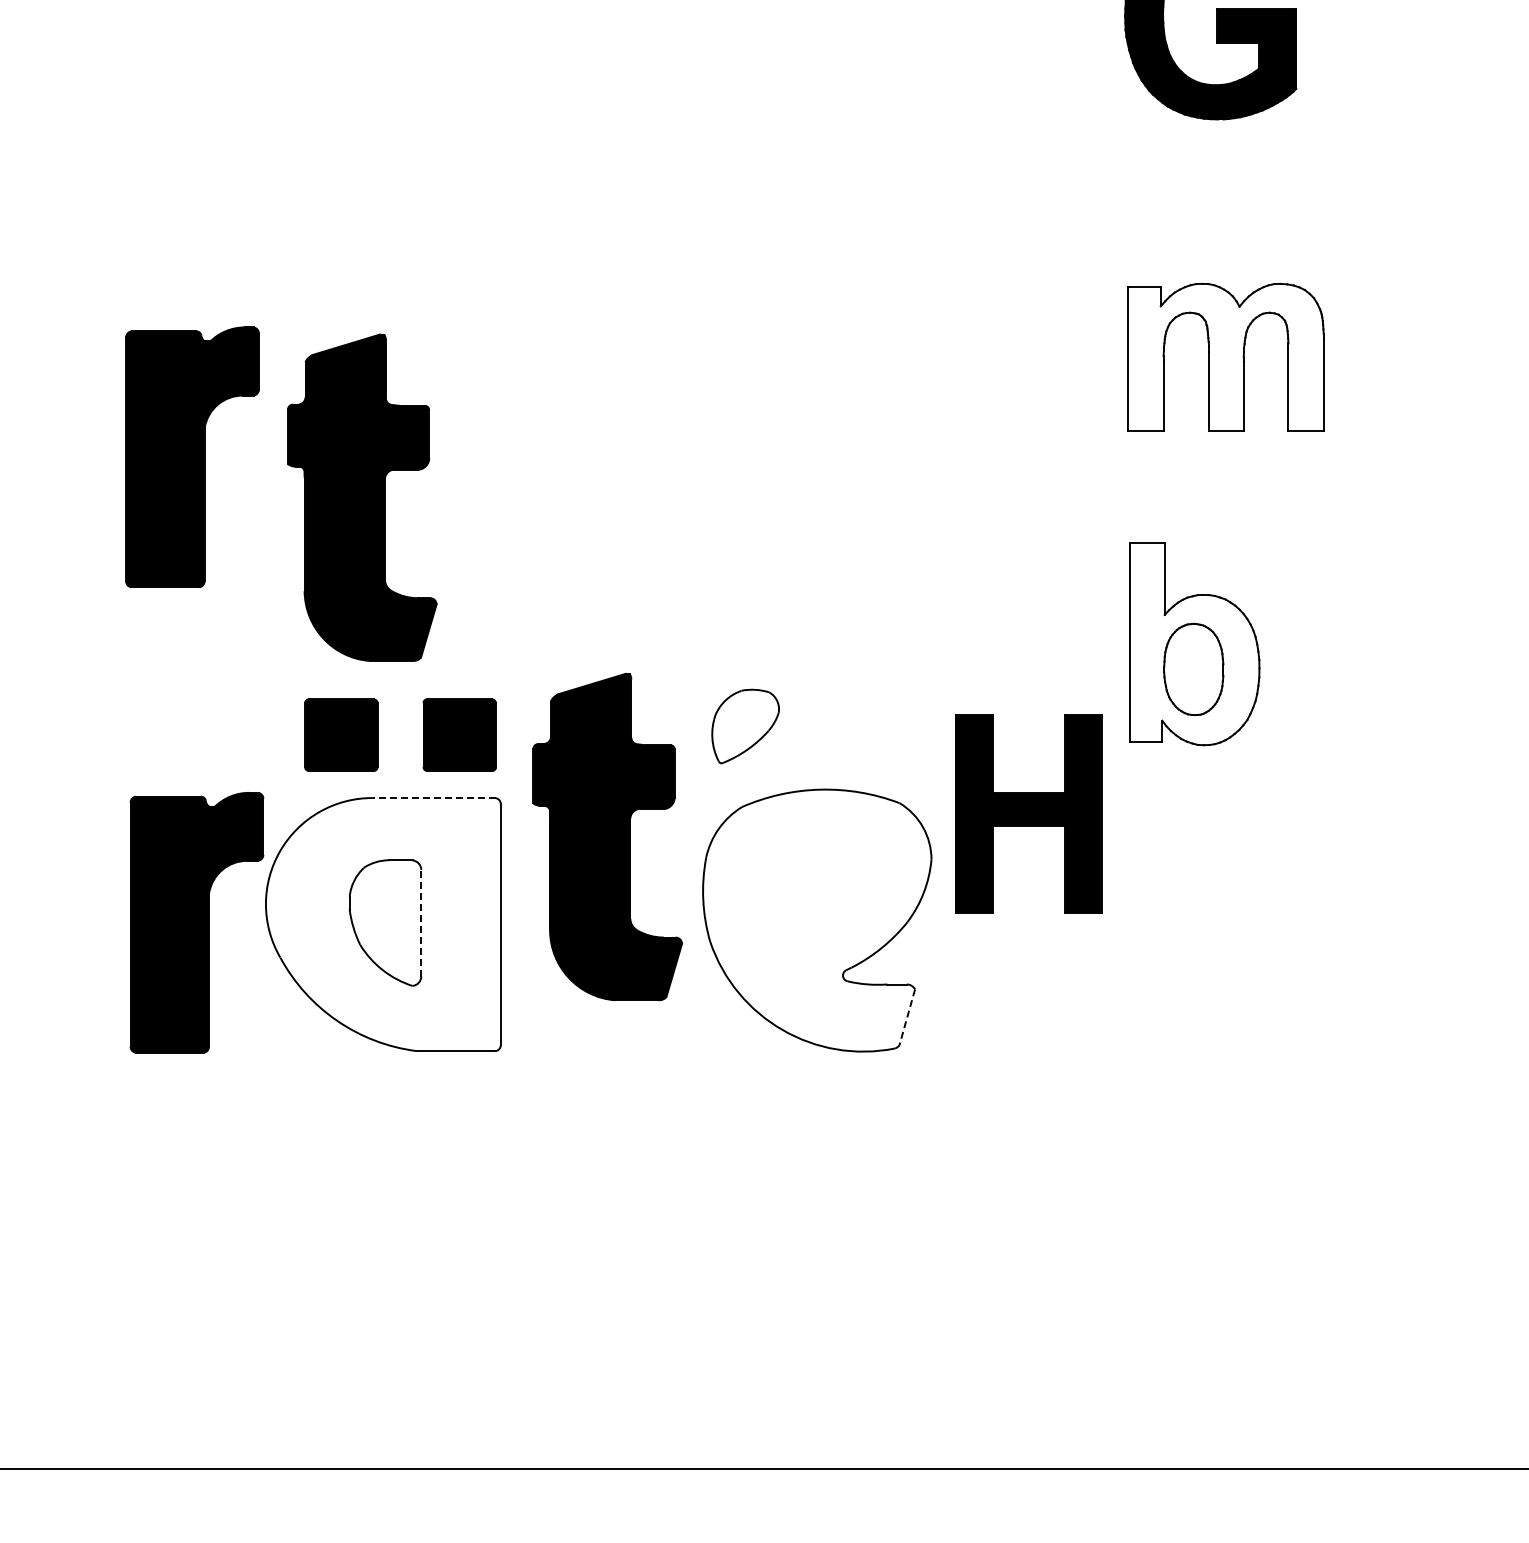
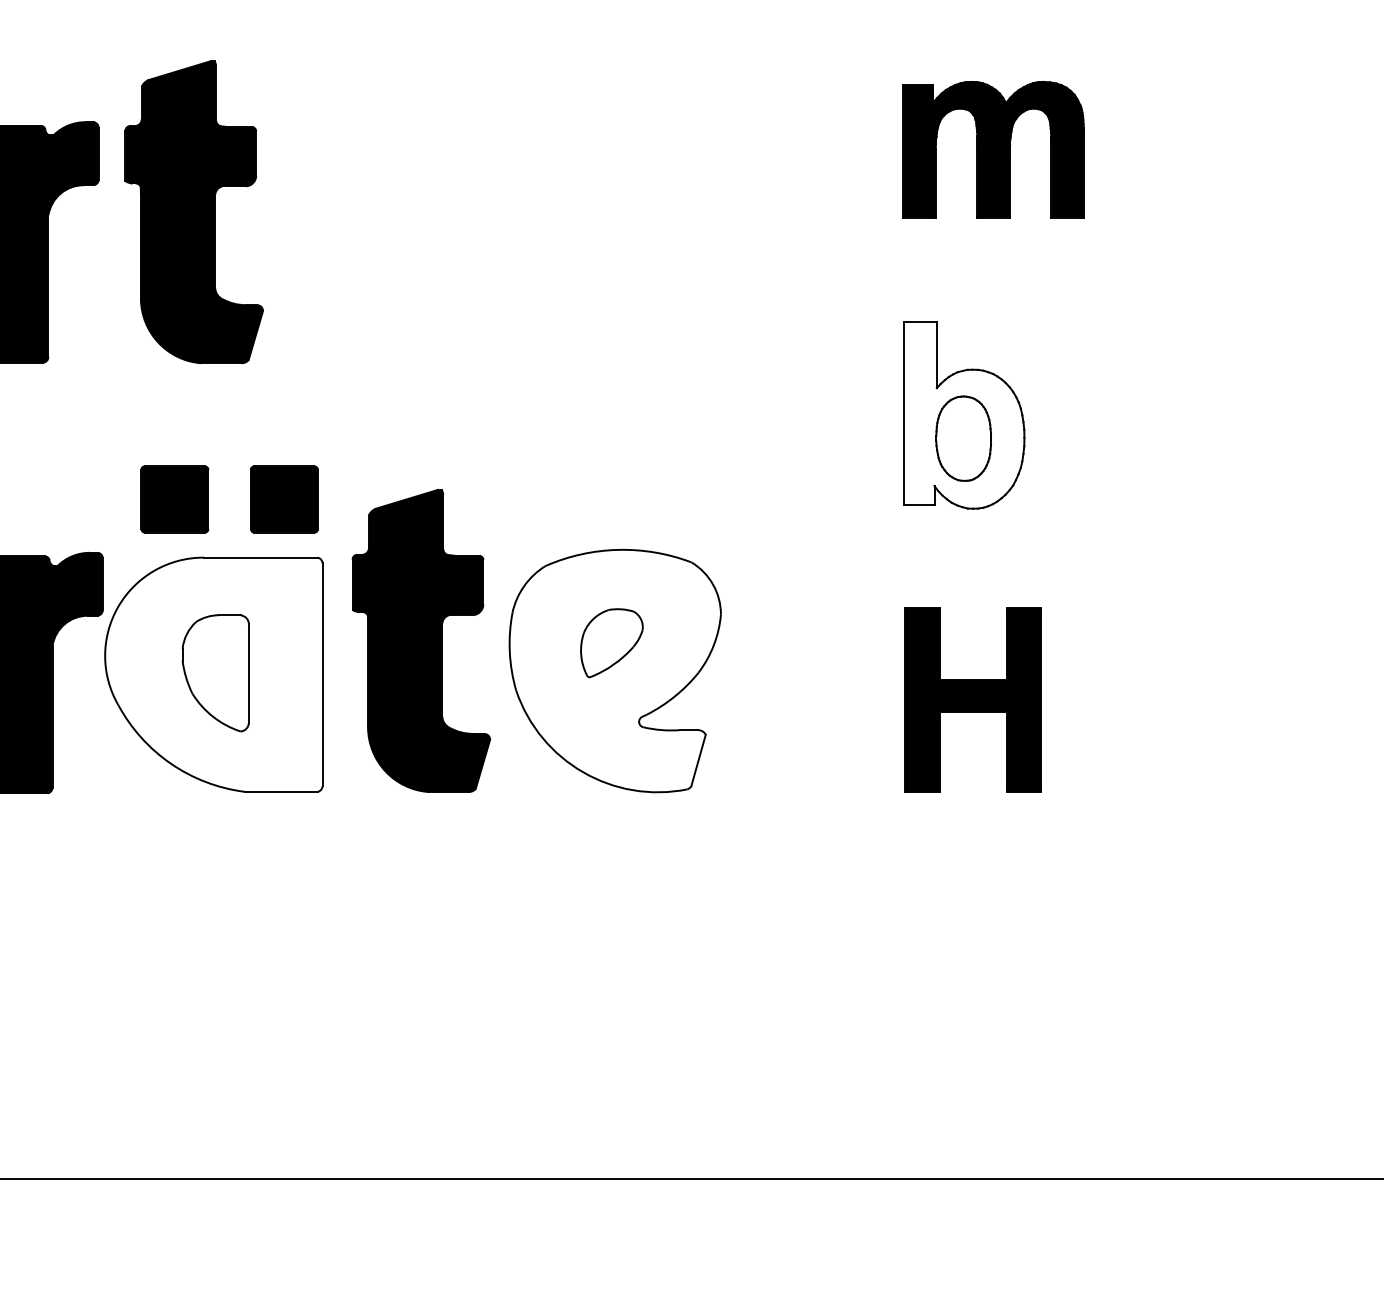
fill: (1225, 356) -> (993, 149), added
part: (362, 497) -> (194, 212), moved
part: (745, 726) -> (611, 643), moved
line: (433, 798) -> (260, 558), dashed -> solid
part: (1028, 813) -> (972, 699), moved
part: (607, 837) -> (421, 641), moved
line: (421, 922) -> (249, 672), dashed -> solid
line: (907, 1017) -> (698, 760), dashed -> solid

